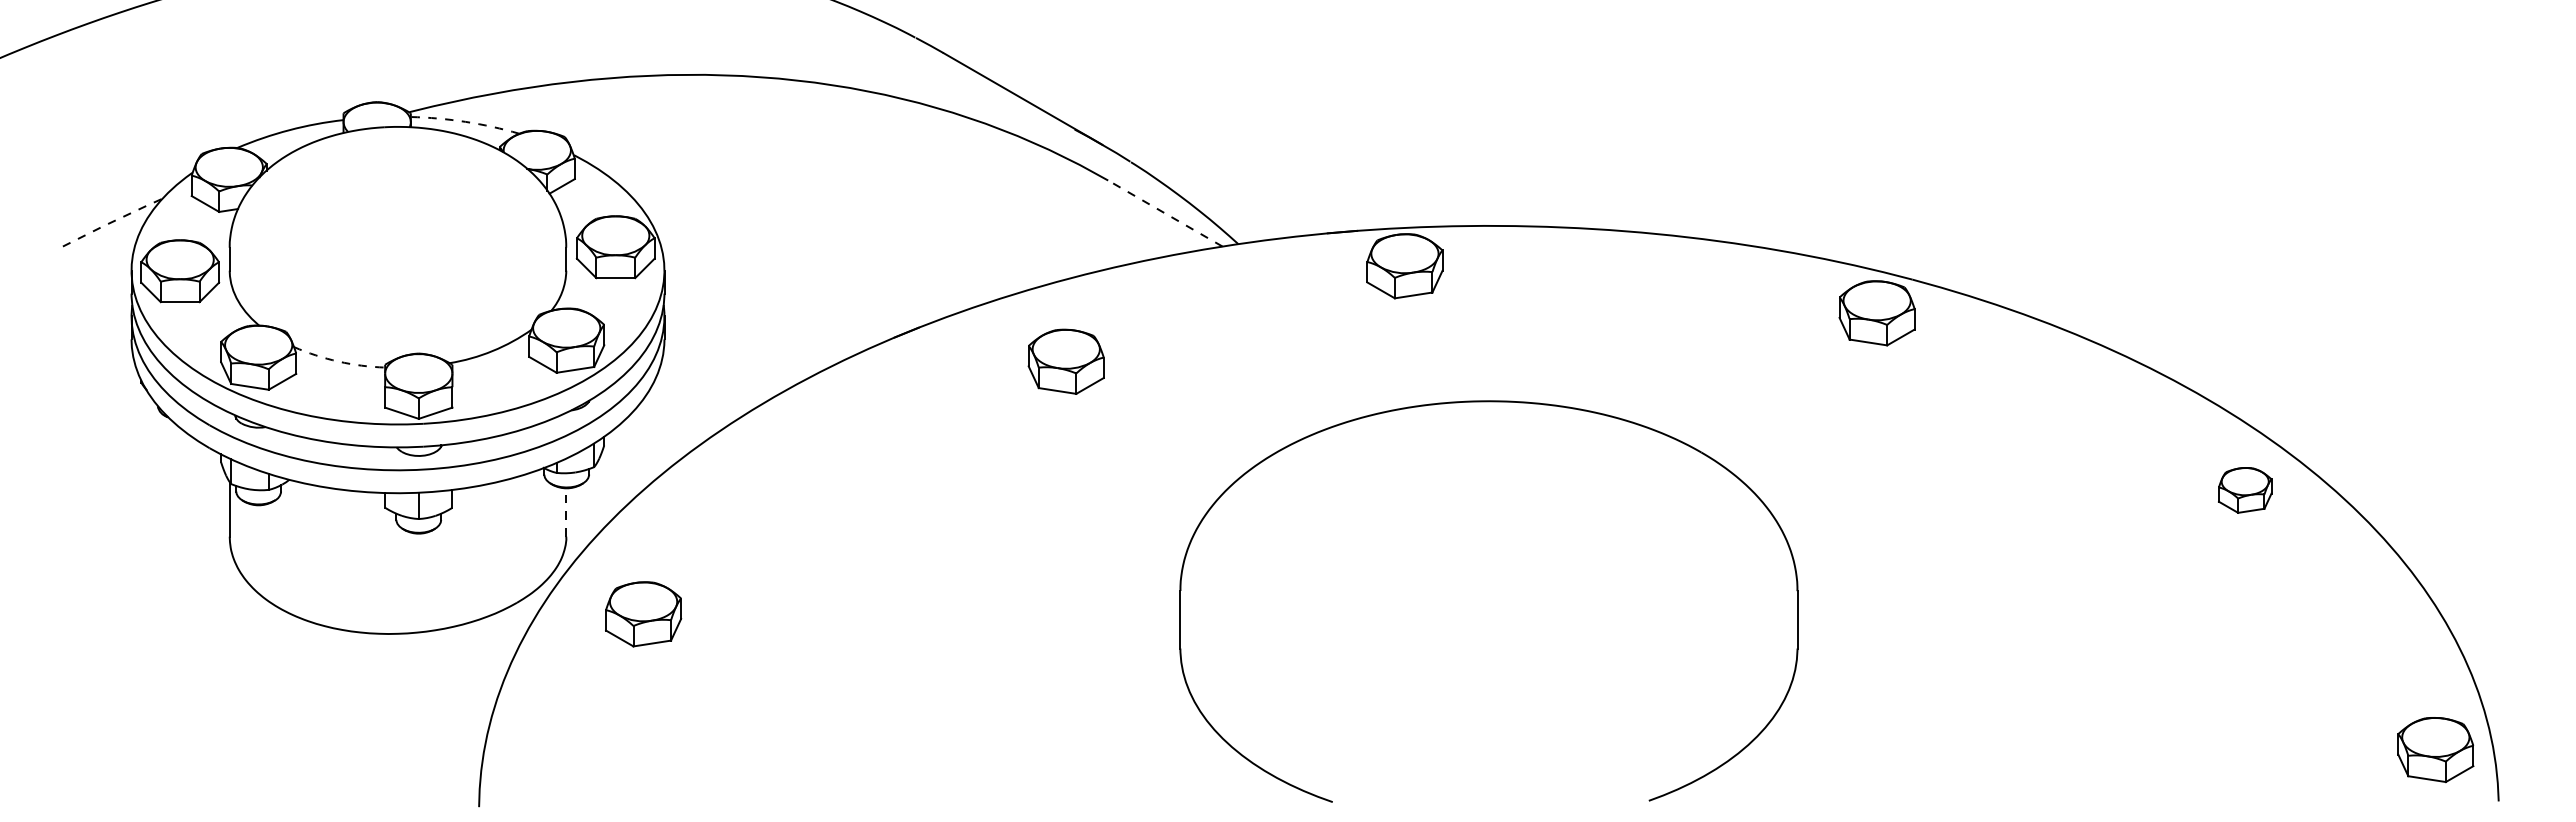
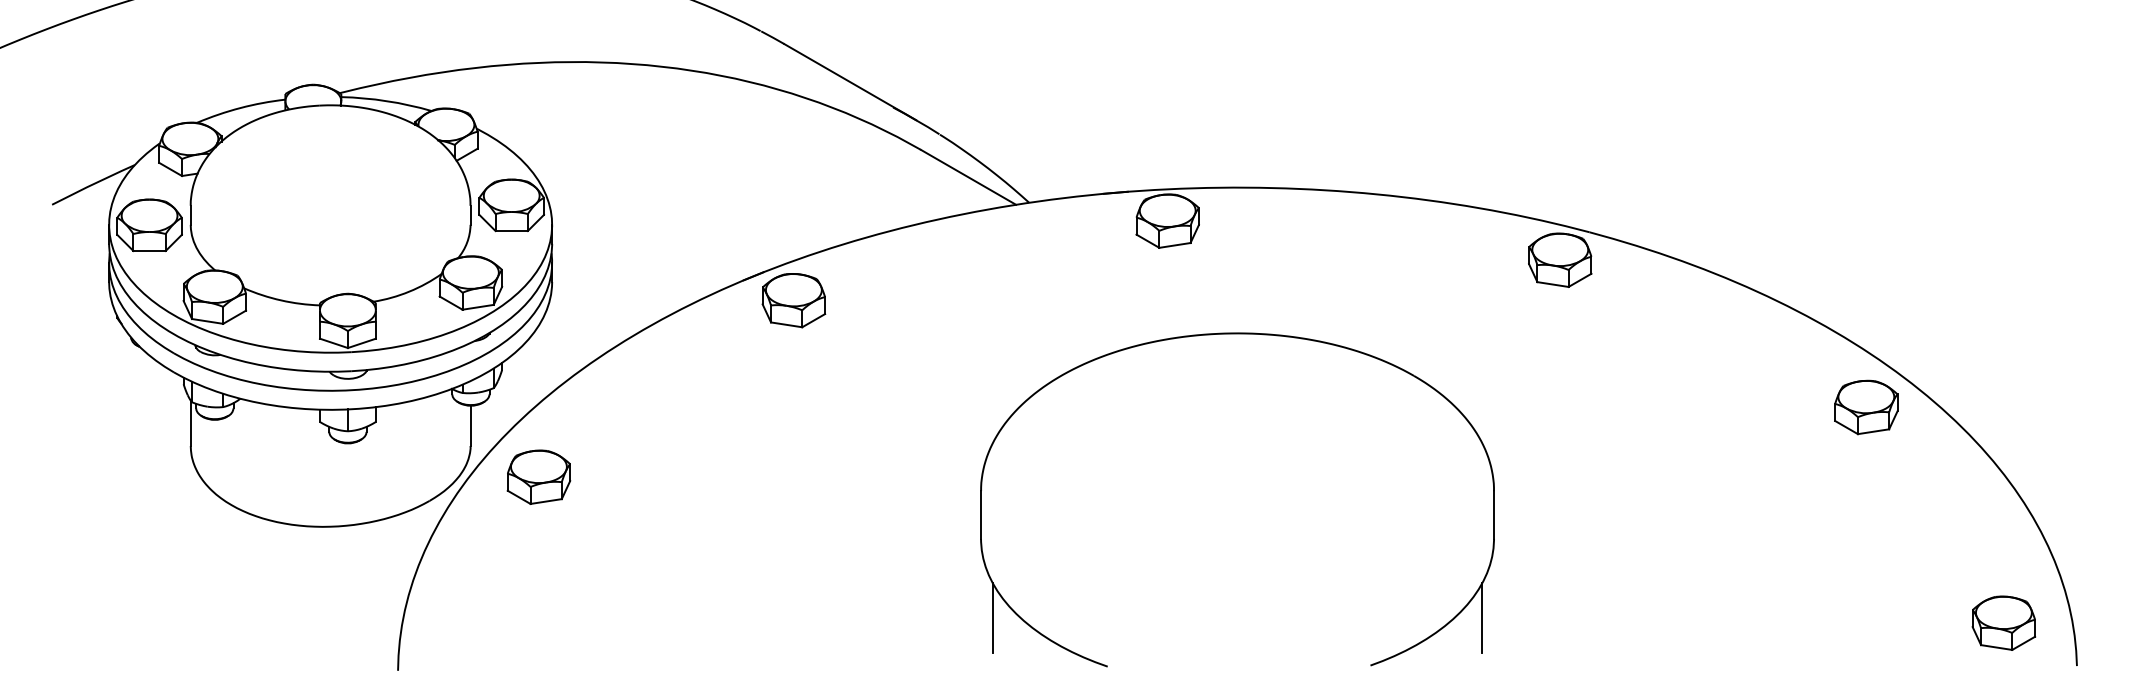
arc: (465, 121) -> (386, 100), dashed -> solid
line: (1165, 213) -> (968, 177), dashed -> solid
line: (112, 221) -> (93, 183), dashed -> solid
arc: (338, 361) -> (281, 300), dashed -> solid
part: (1065, 361) -> (793, 300), moved
part: (2244, 490) -> (1865, 407), size x1.43
line: (566, 511) -> (470, 425), dashed -> solid
part: (643, 614) -> (538, 477), moved
line: (1194, 743) -> (992, 617), added
line: (1783, 743) -> (1482, 617), added
part: (2435, 750) -> (2003, 623), moved

